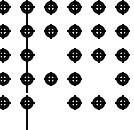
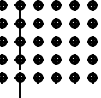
part: (51, 55) -> (38, 41), added
part: (98, 78) -> (74, 59), added
part: (51, 102) -> (38, 77), added

